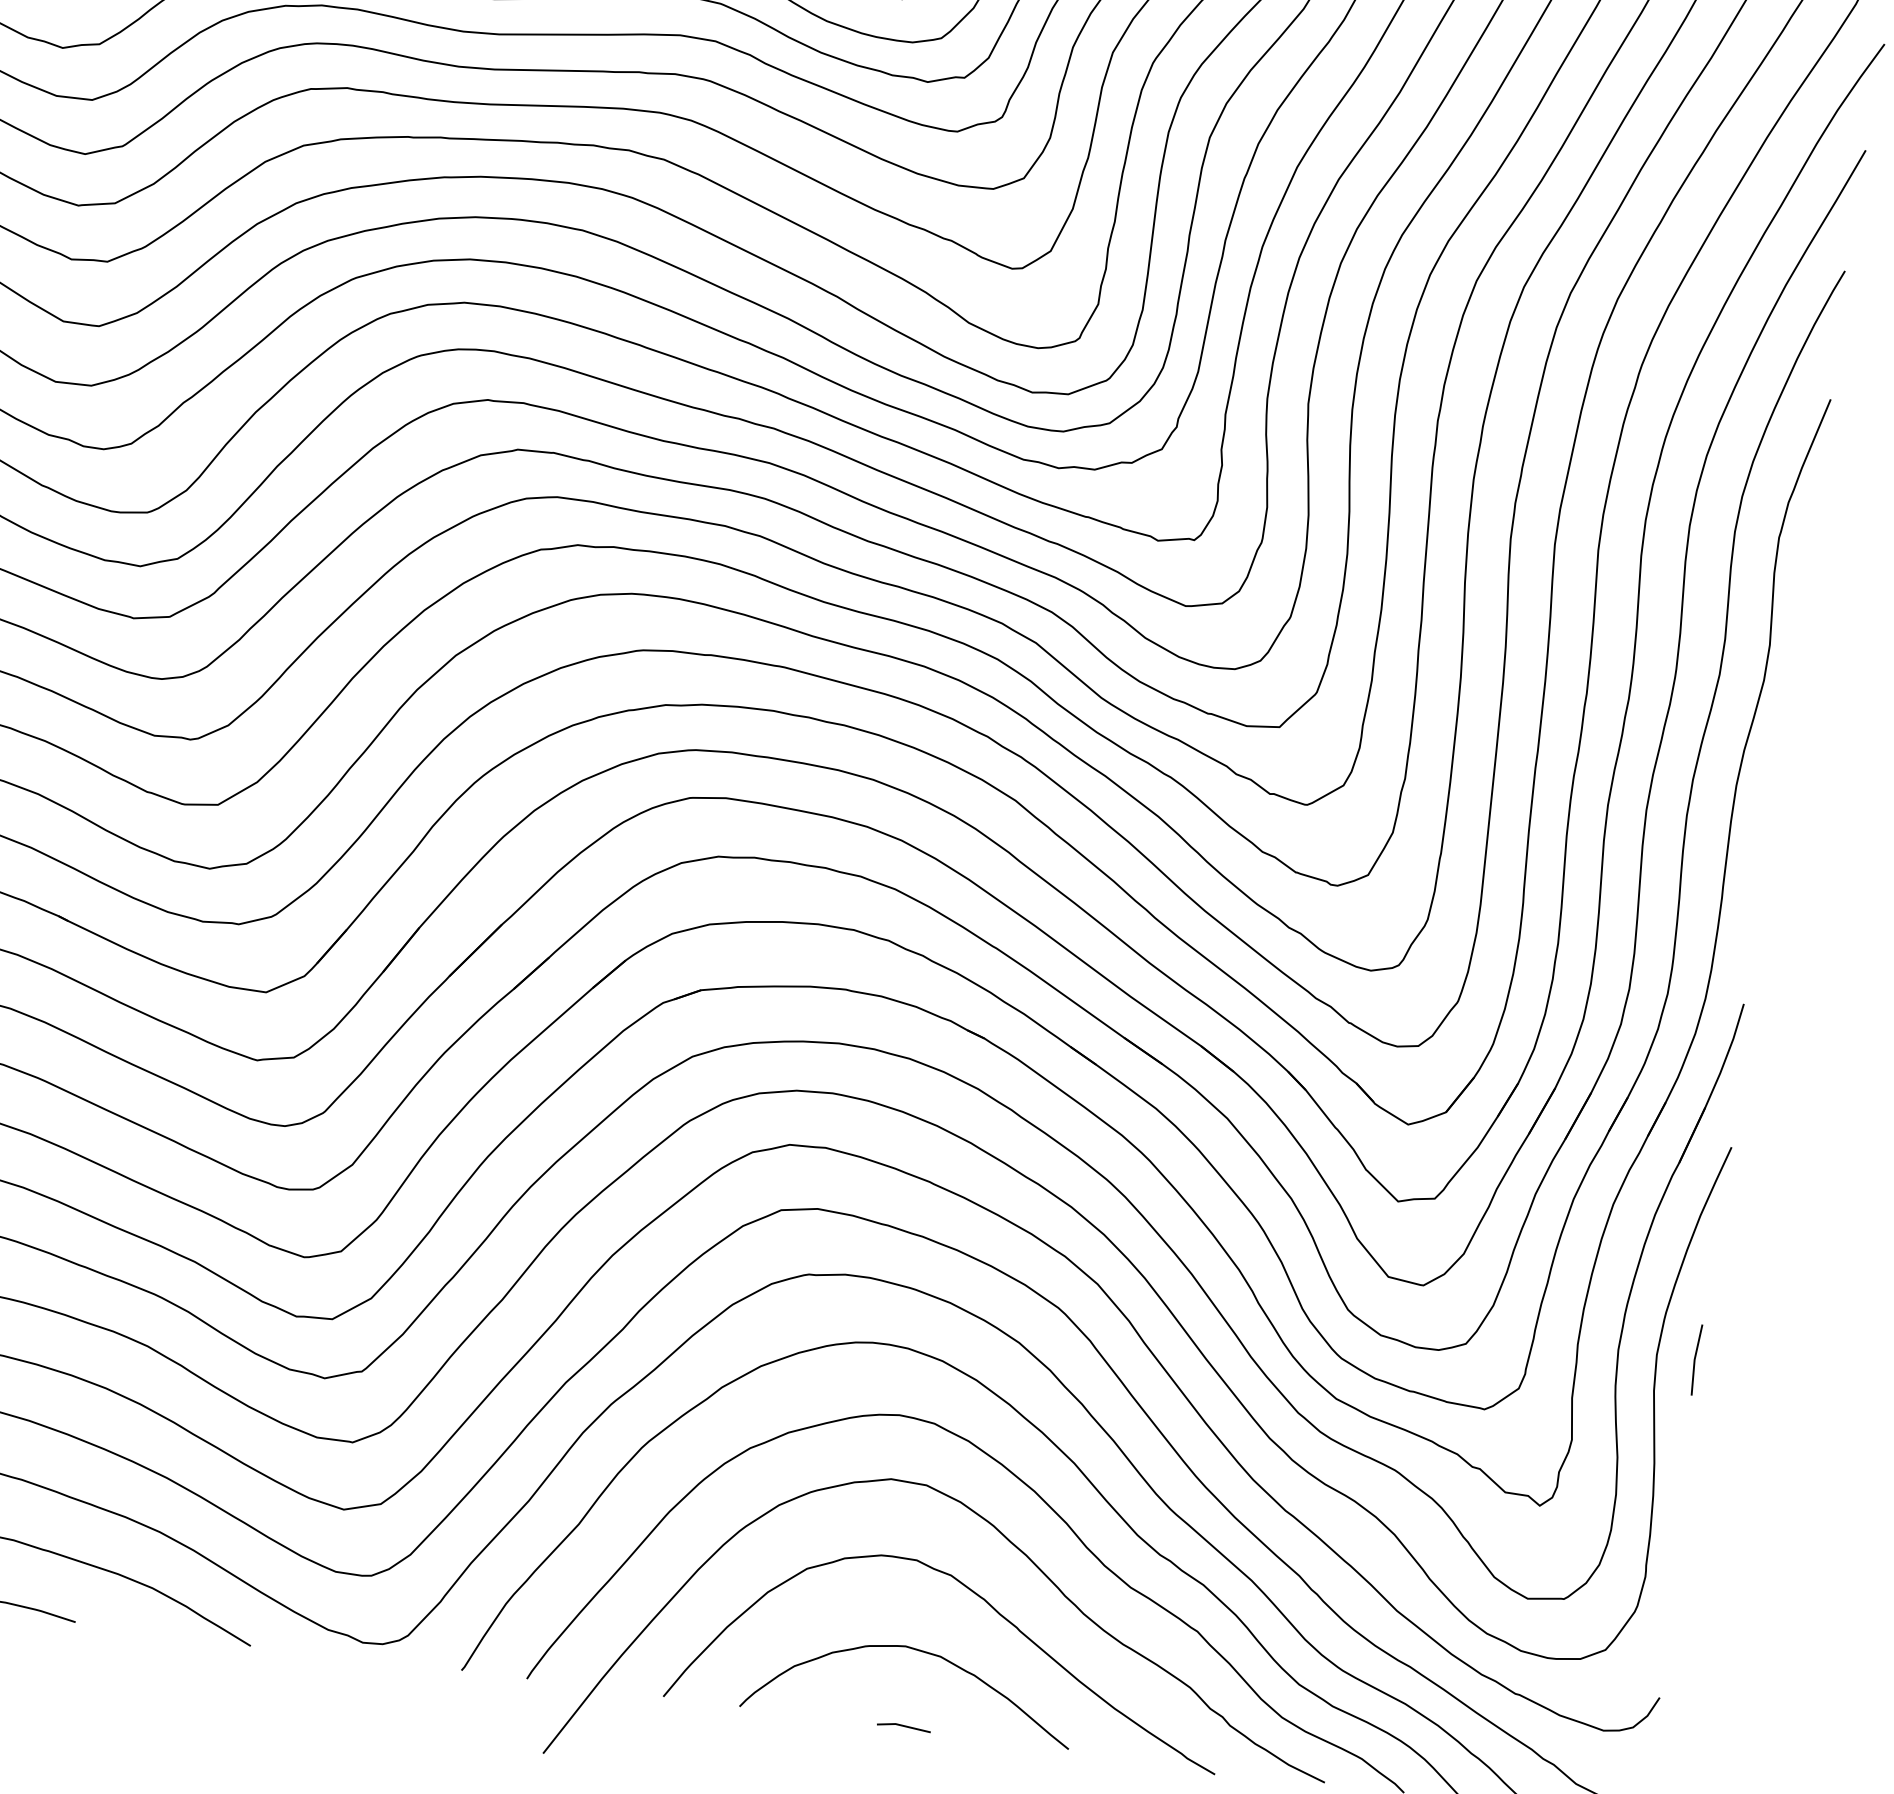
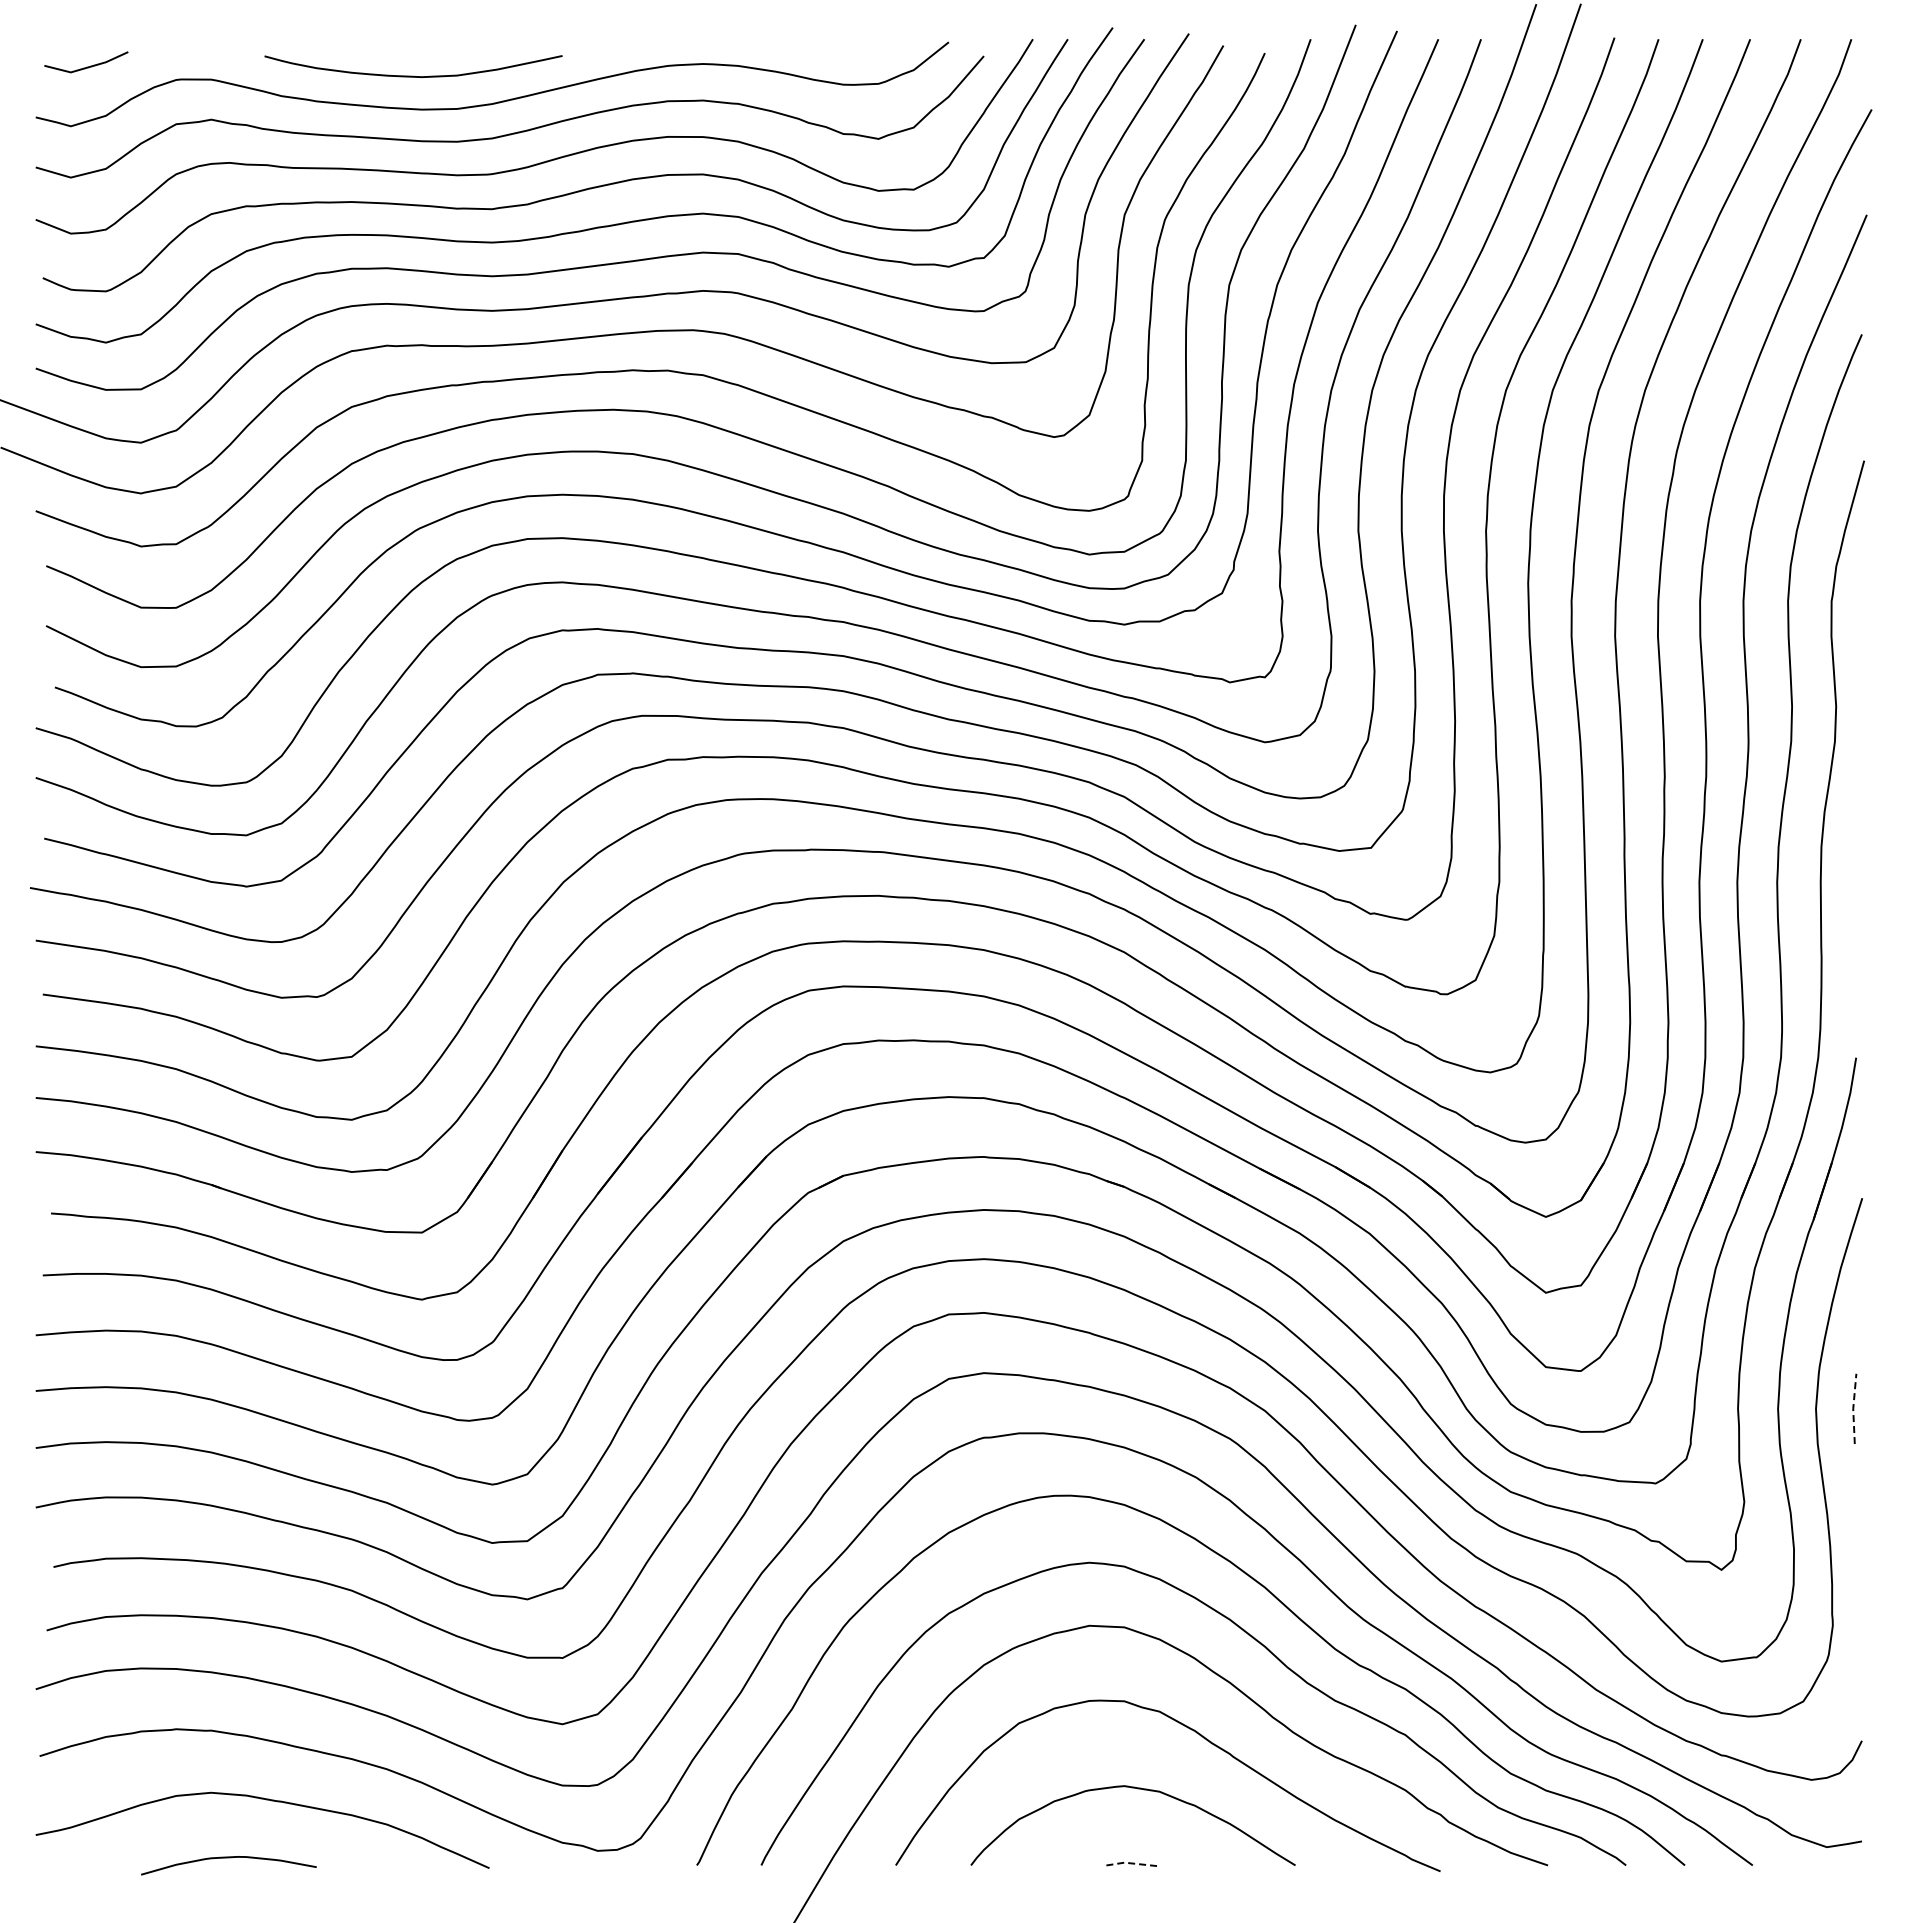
line: (1694, 1359) -> (1853, 1408), solid -> dashed
line: (903, 1725) -> (1132, 1863), solid -> dashed

